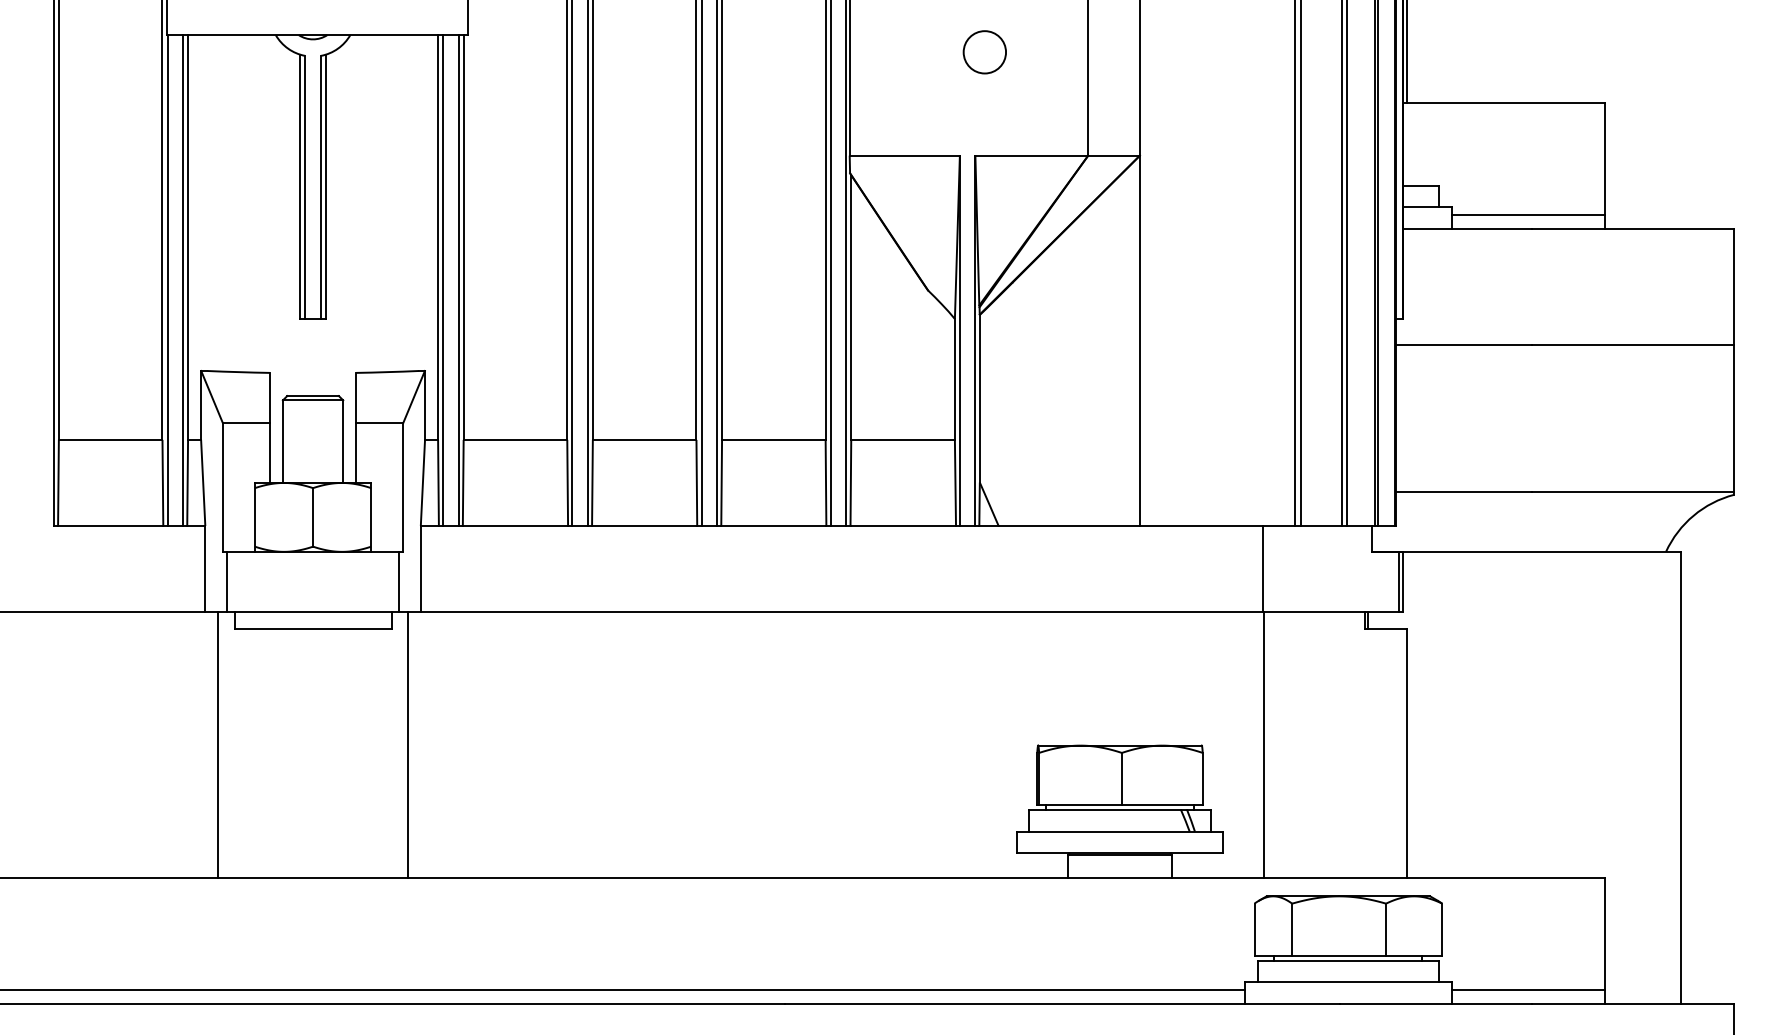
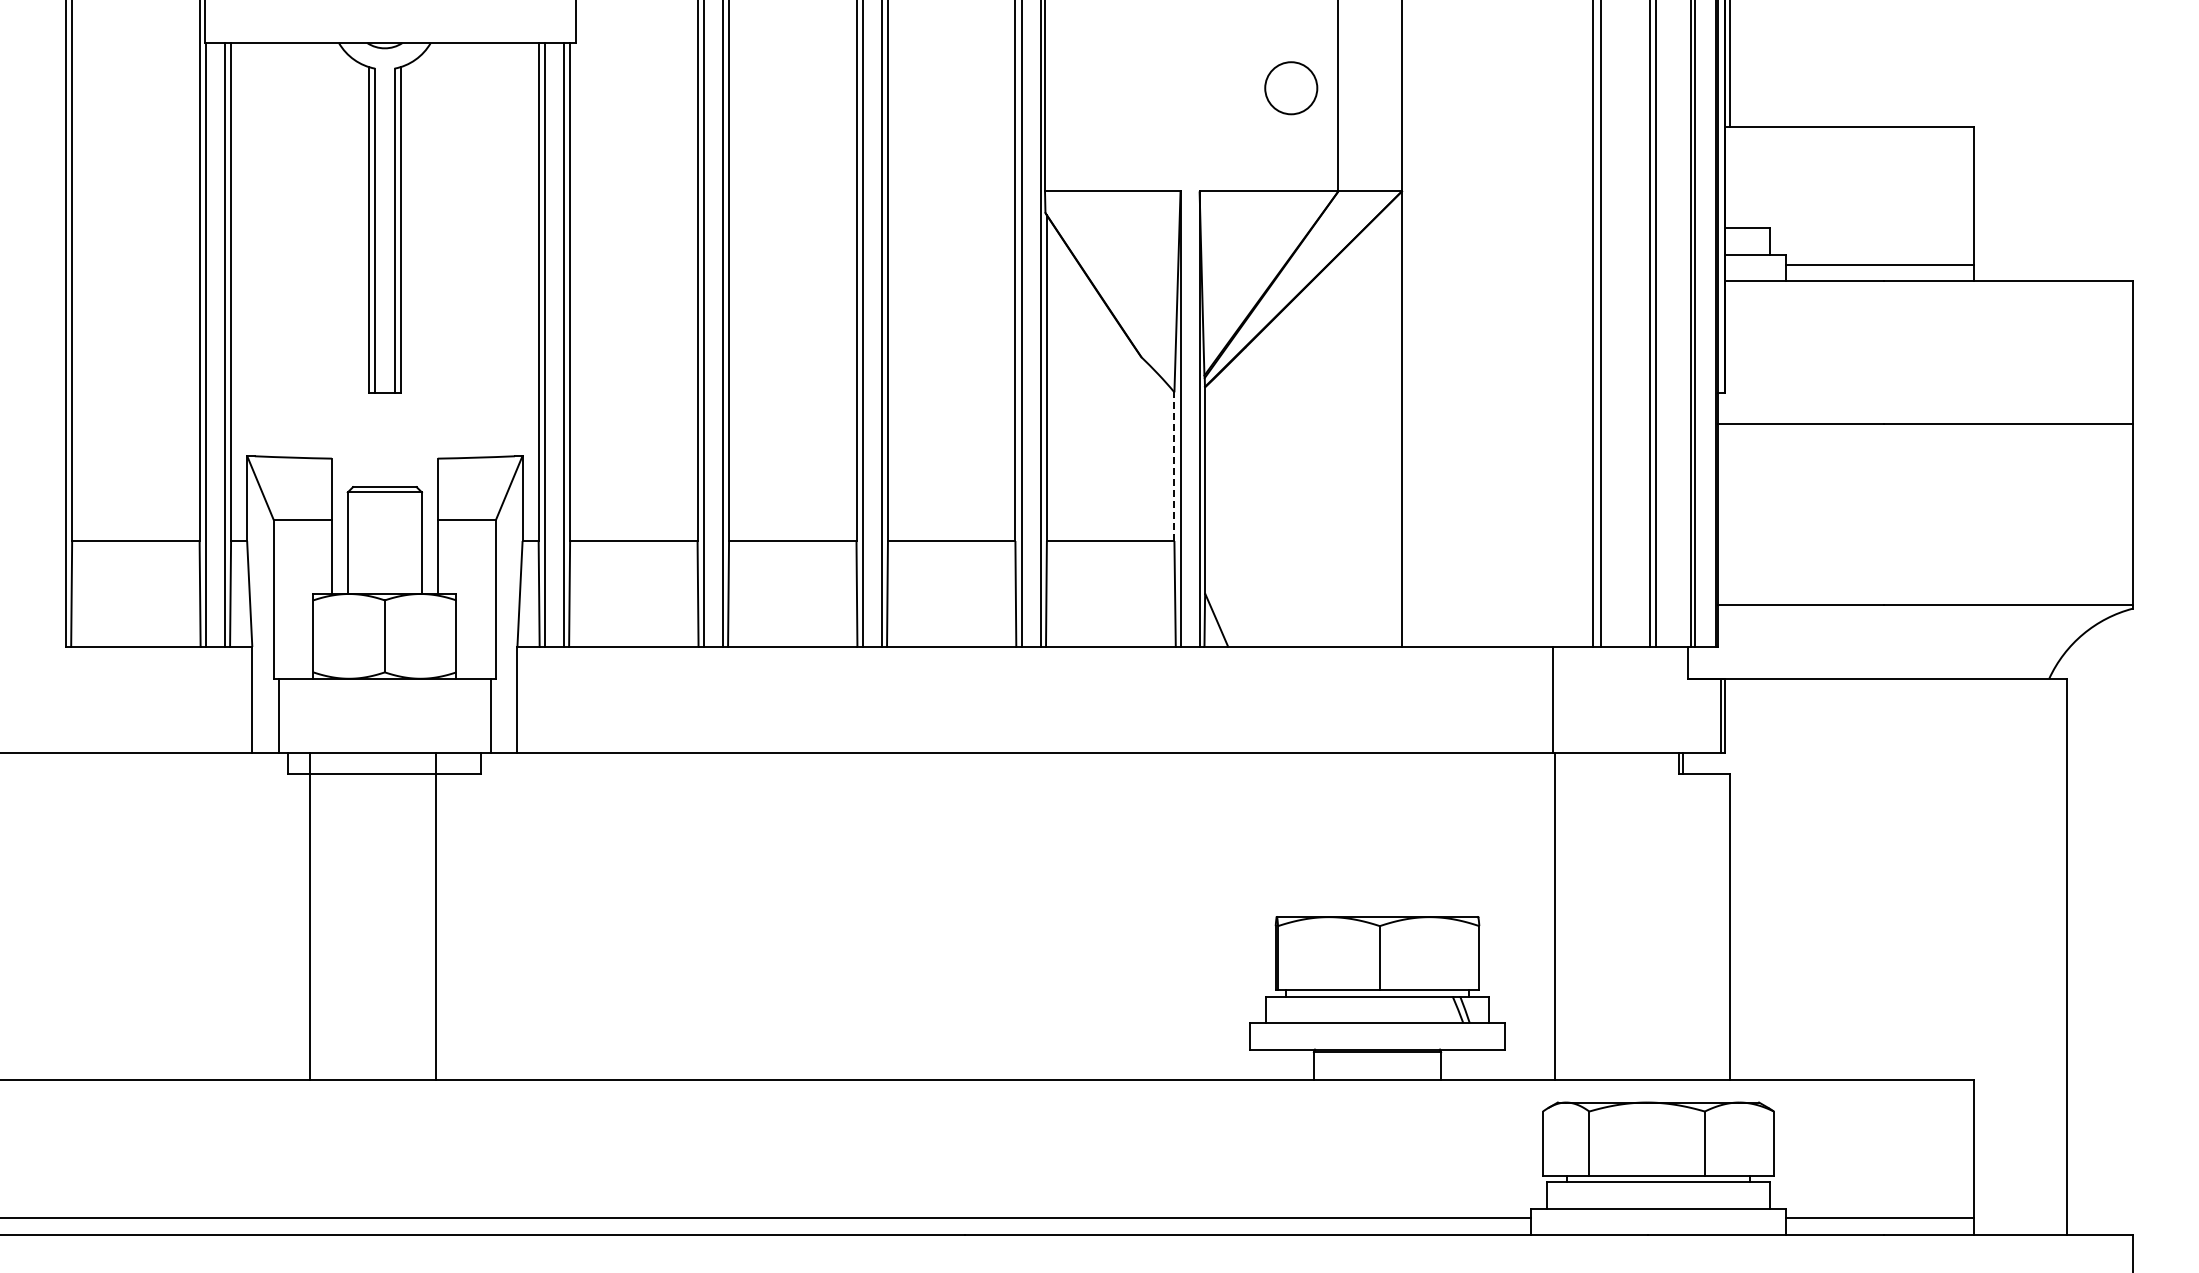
circle: (985, 52) -> (1291, 88), moved
line: (954, 379) -> (1174, 466), solid -> dashed
line: (218, 745) -> (310, 916), moved
line: (407, 745) -> (436, 916), moved

